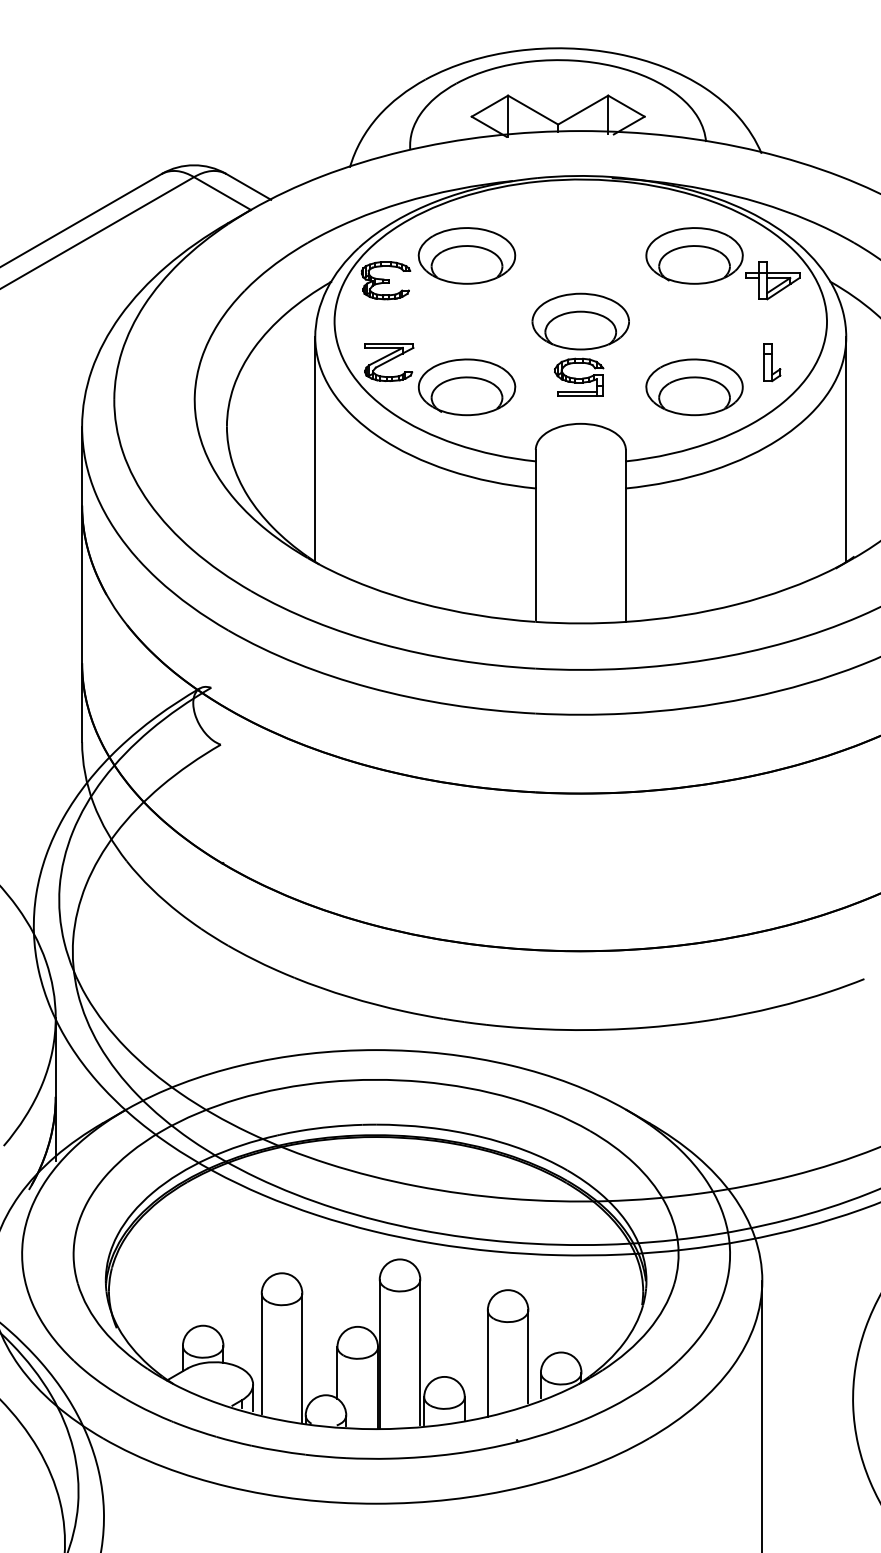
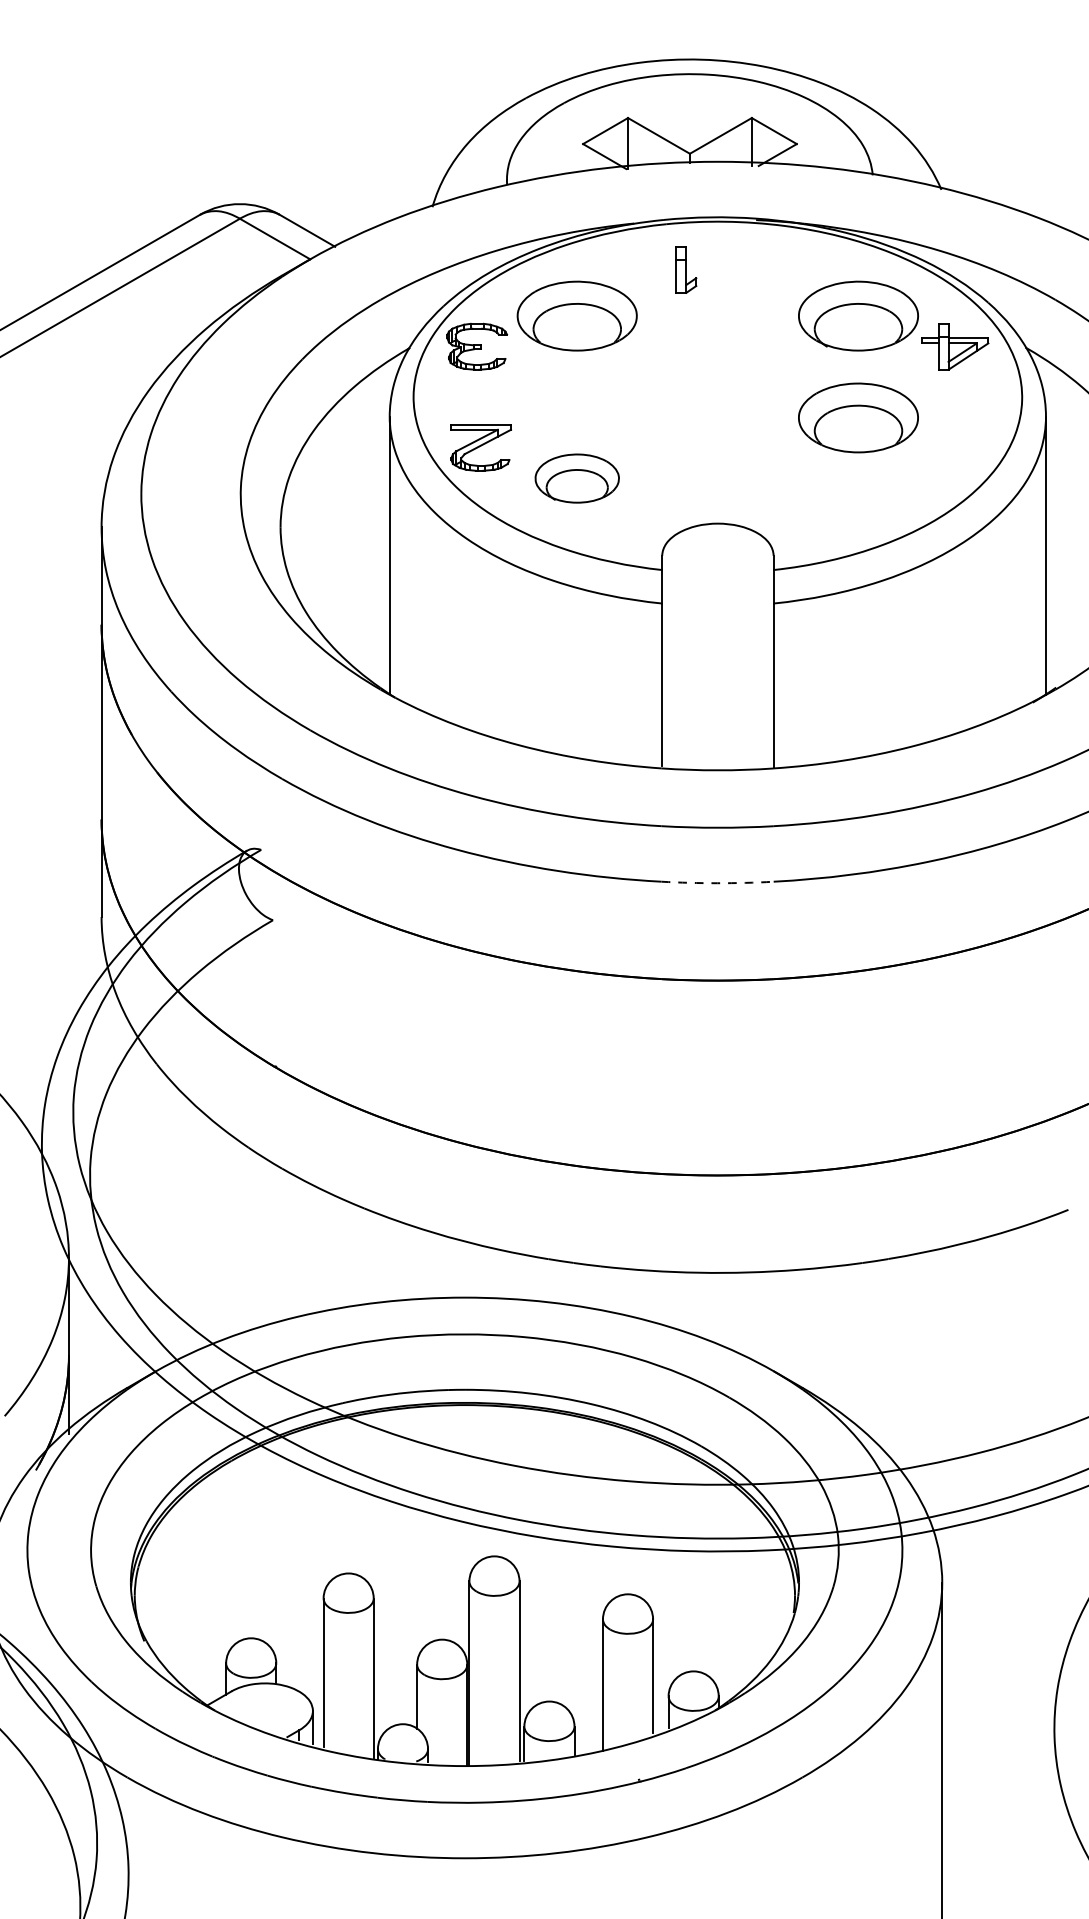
part: (580, 344) -> (717, 425), removed
part: (772, 362) -> (686, 269), moved
part: (466, 387) -> (576, 478), size x0.7
part: (694, 387) -> (858, 418), moved
arc: (580, 714) -> (717, 882), solid -> dashed

